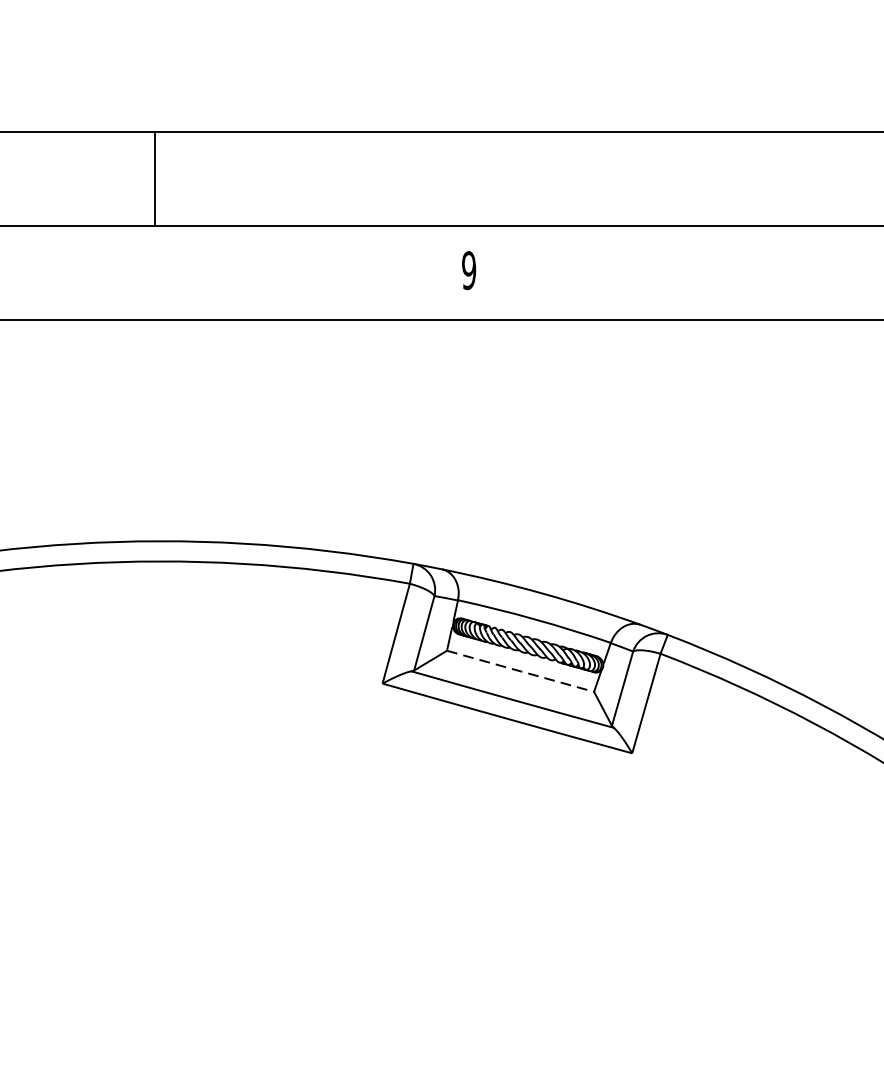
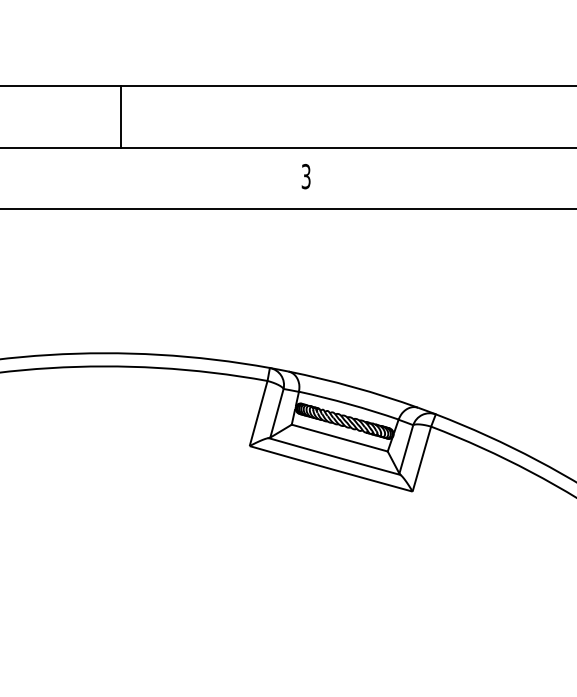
line: (155, 178) -> (121, 116), moved
text: (468, 270) -> (305, 176), 9 -> 3
line: (520, 671) -> (339, 438), dashed -> solid

